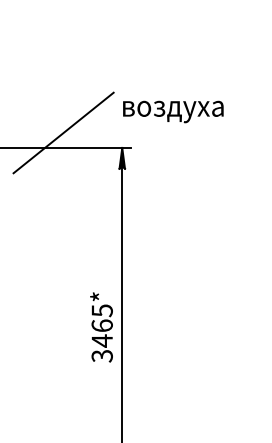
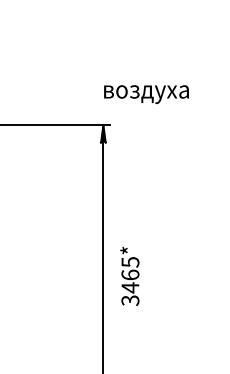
line: (63, 132) -> (53, 111), removed
text: (101, 327) -> (129, 276), moved

